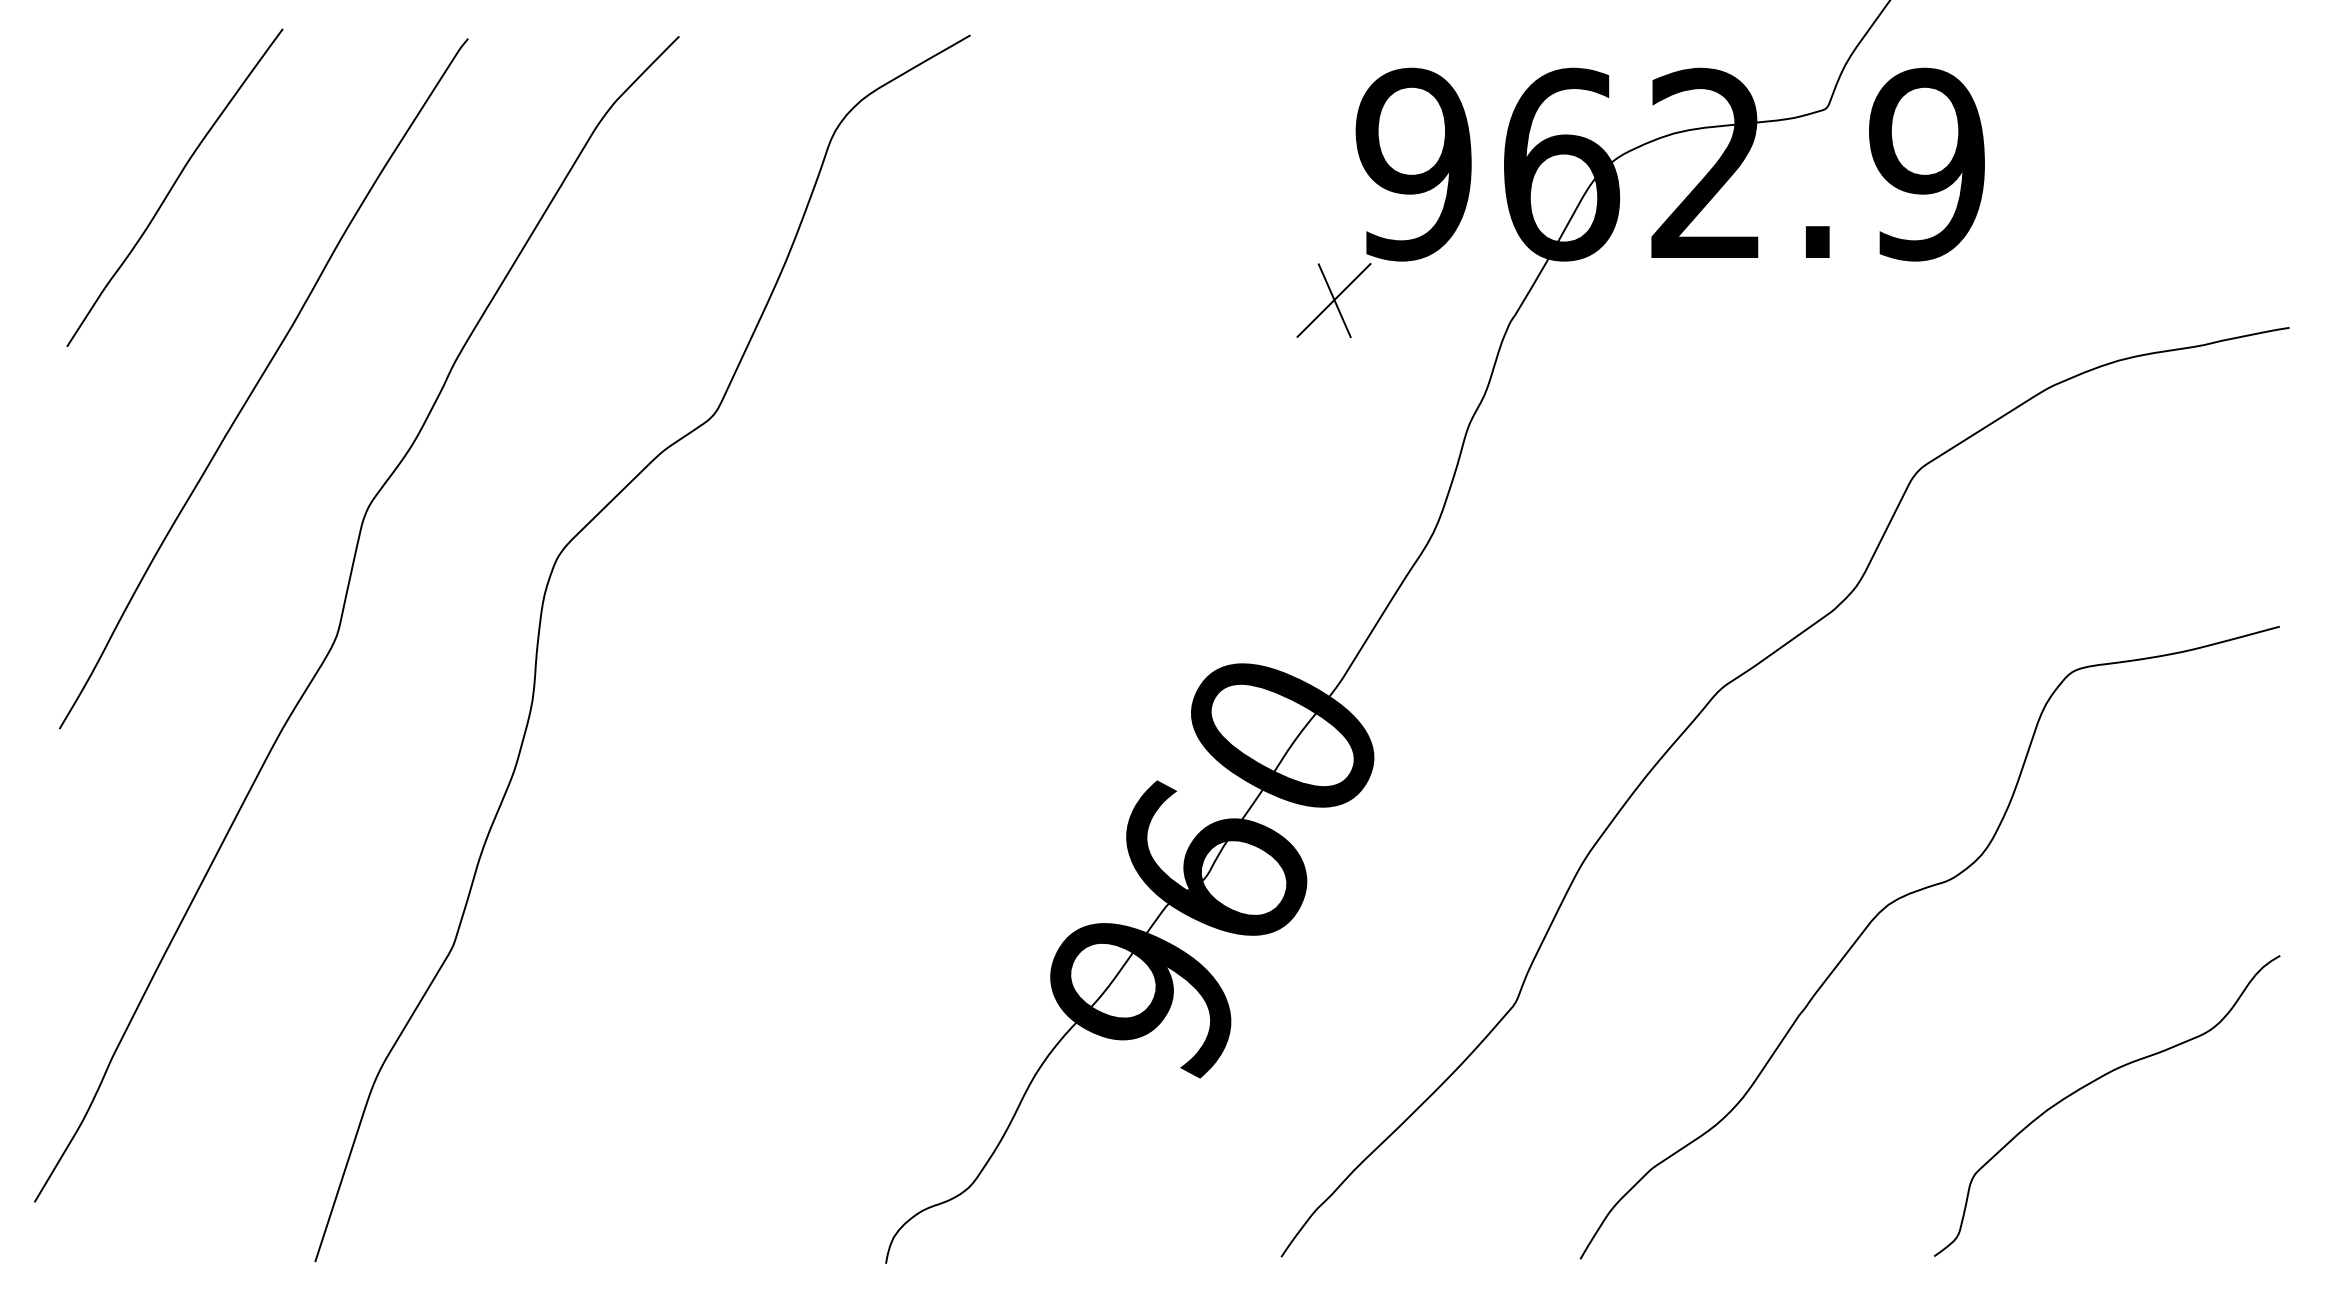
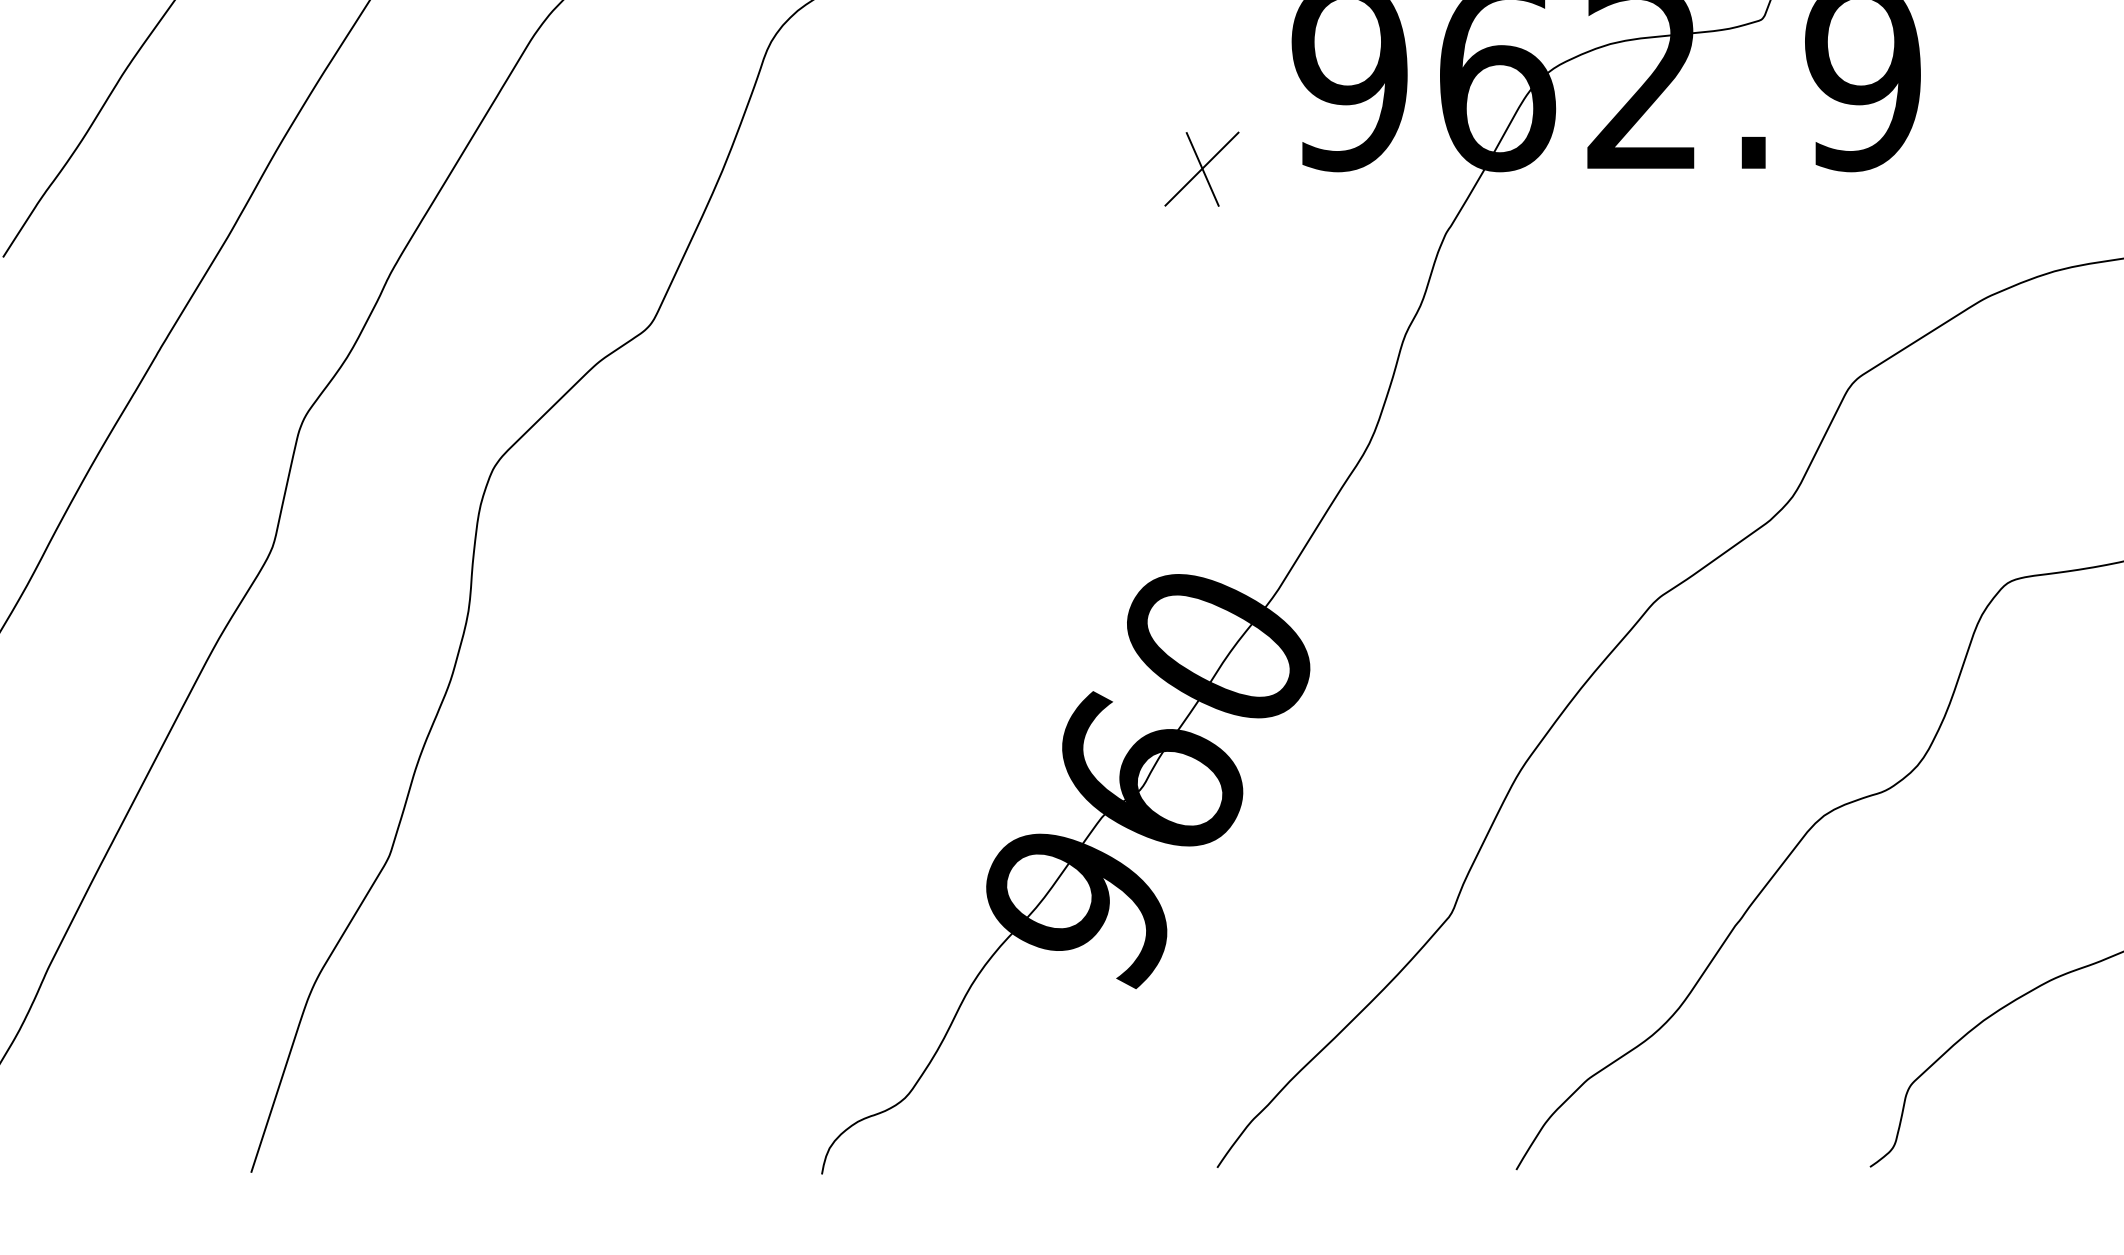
part: (1333, 300) -> (1201, 169), moved

